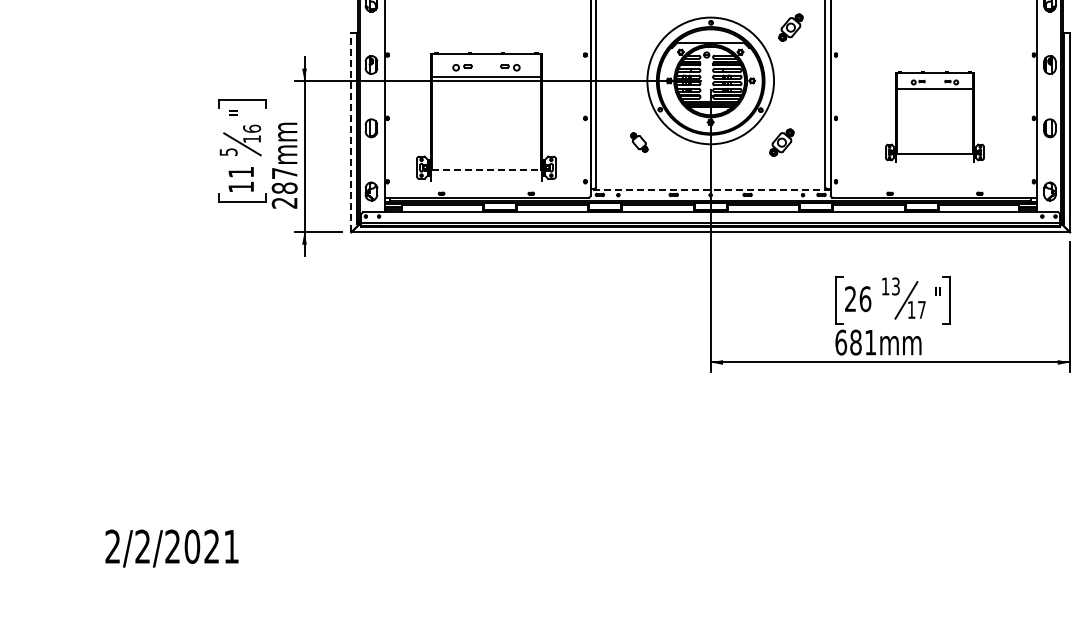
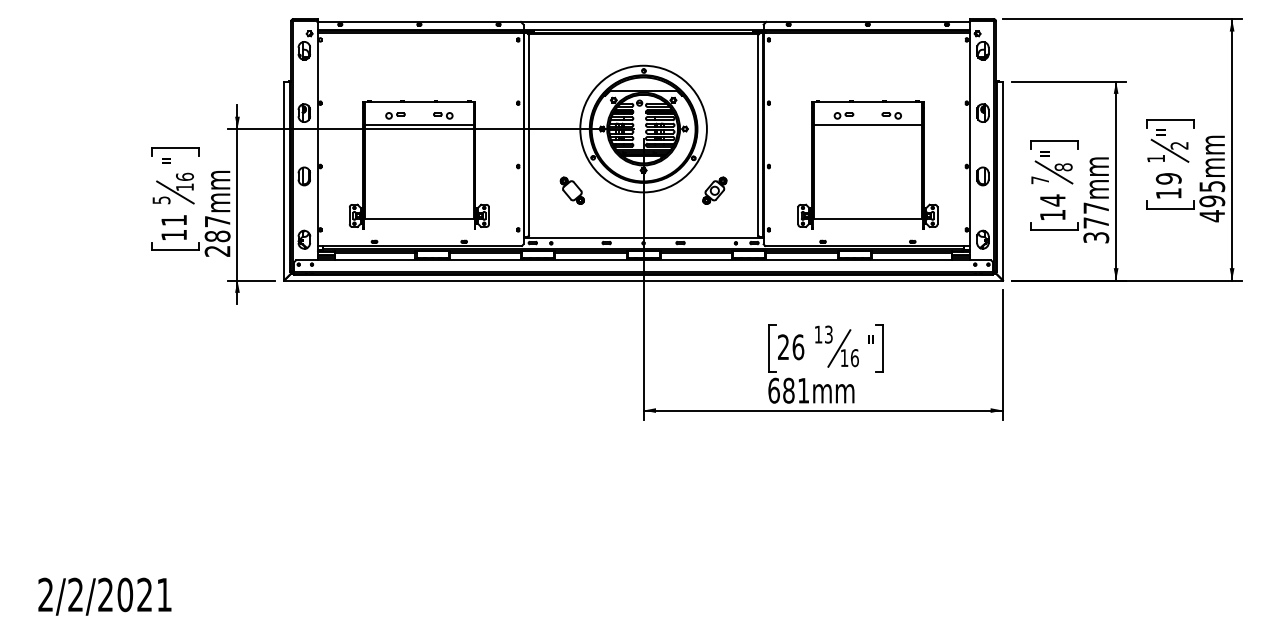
part: (790, 27) -> (723, 75), removed
part: (934, 116) -> (867, 164), size x1.43
line: (351, 132) -> (284, 180), dashed -> solid
part: (638, 142) -> (571, 190), size x1.43
line: (486, 170) -> (419, 218), dashed -> solid
line: (710, 189) -> (643, 237), dashed -> solid
text: (921, 310) -> (854, 358), 17 -> 16

